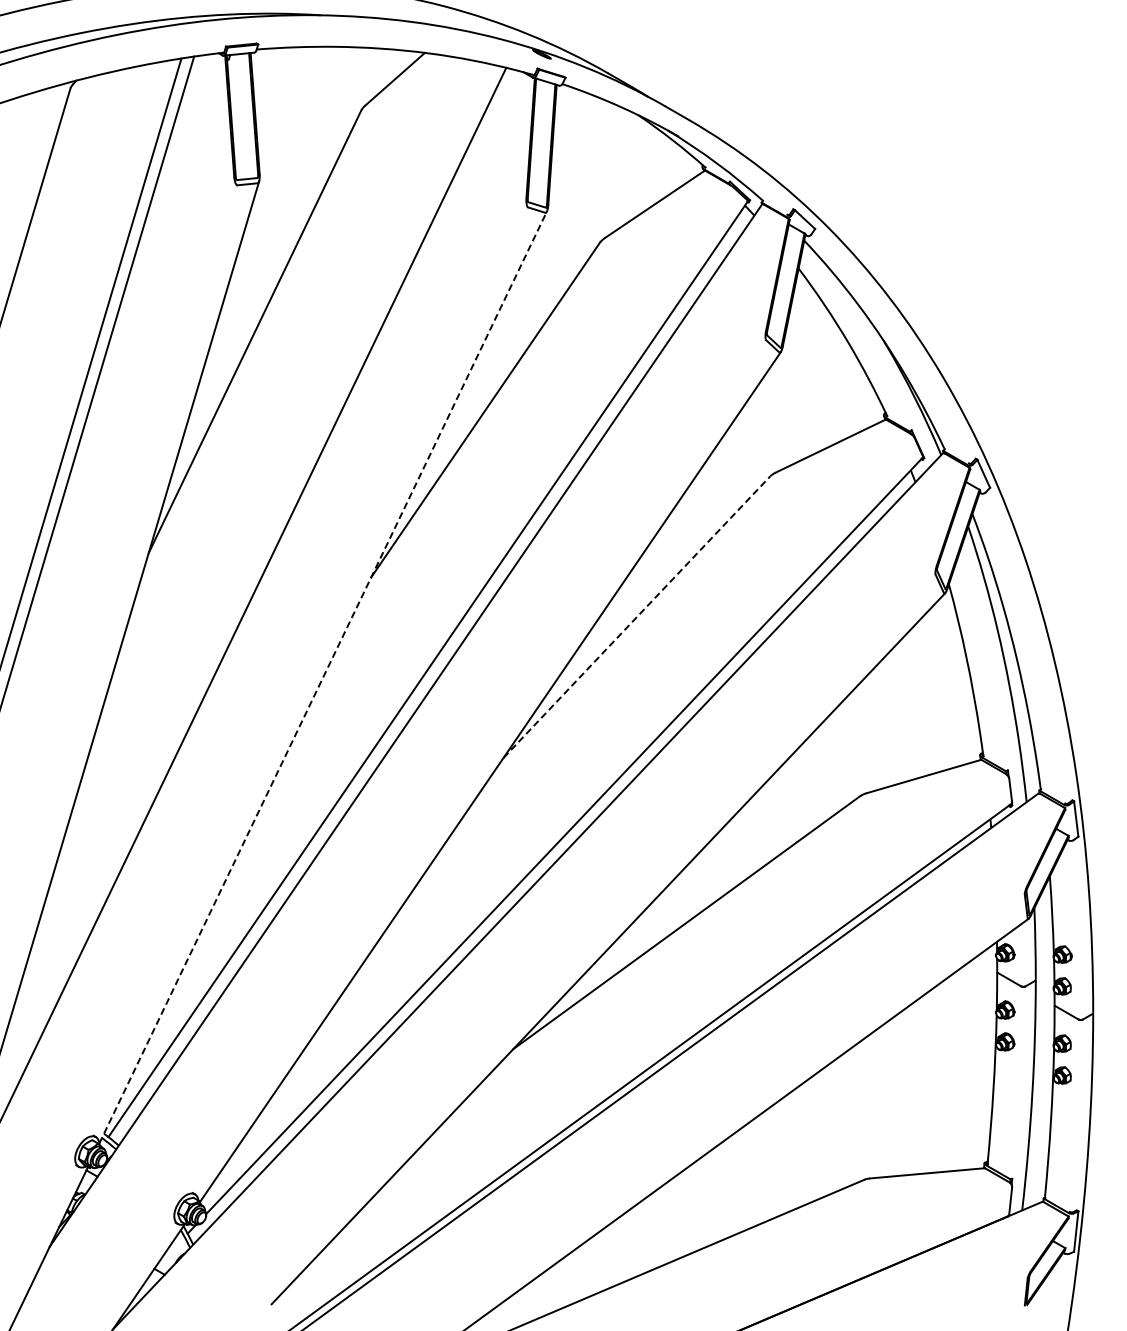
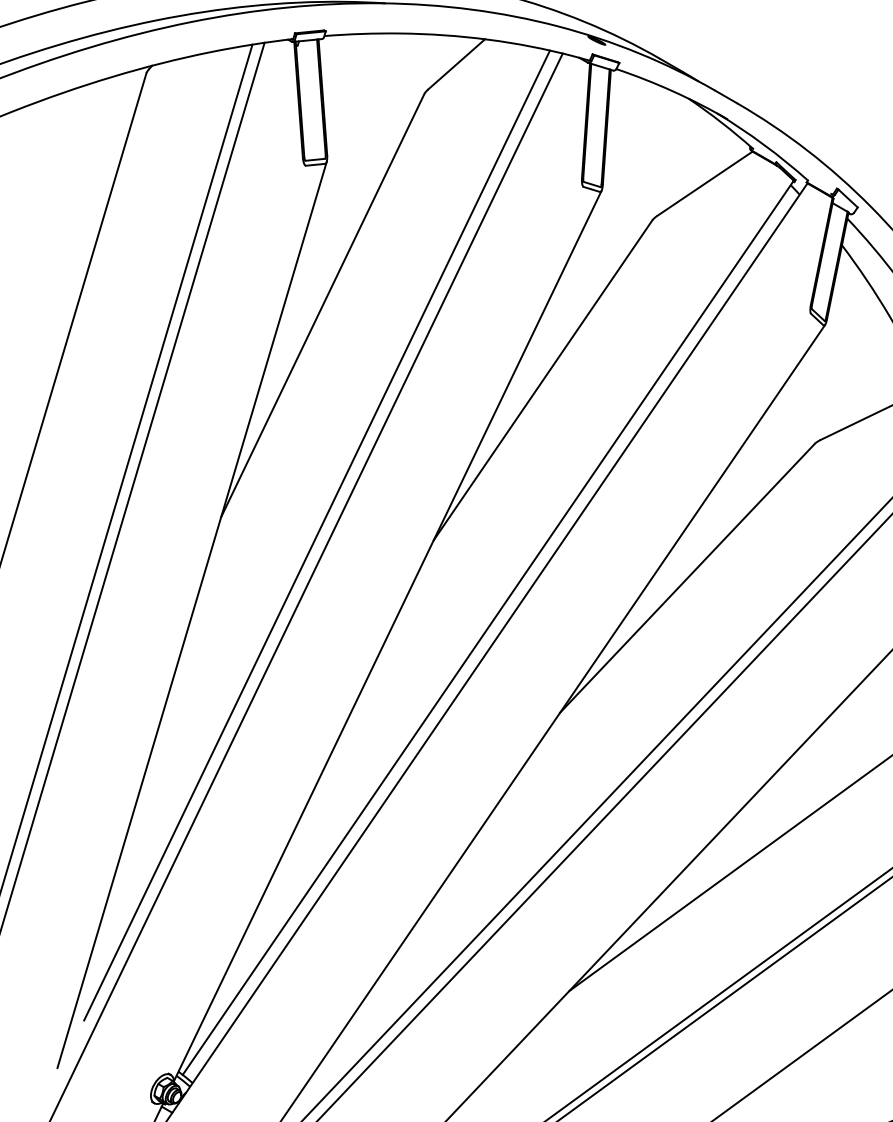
line: (248, 572) -> (316, 535), added
line: (636, 617) -> (687, 578), dashed -> solid
line: (323, 677) -> (388, 635), dashed -> solid

